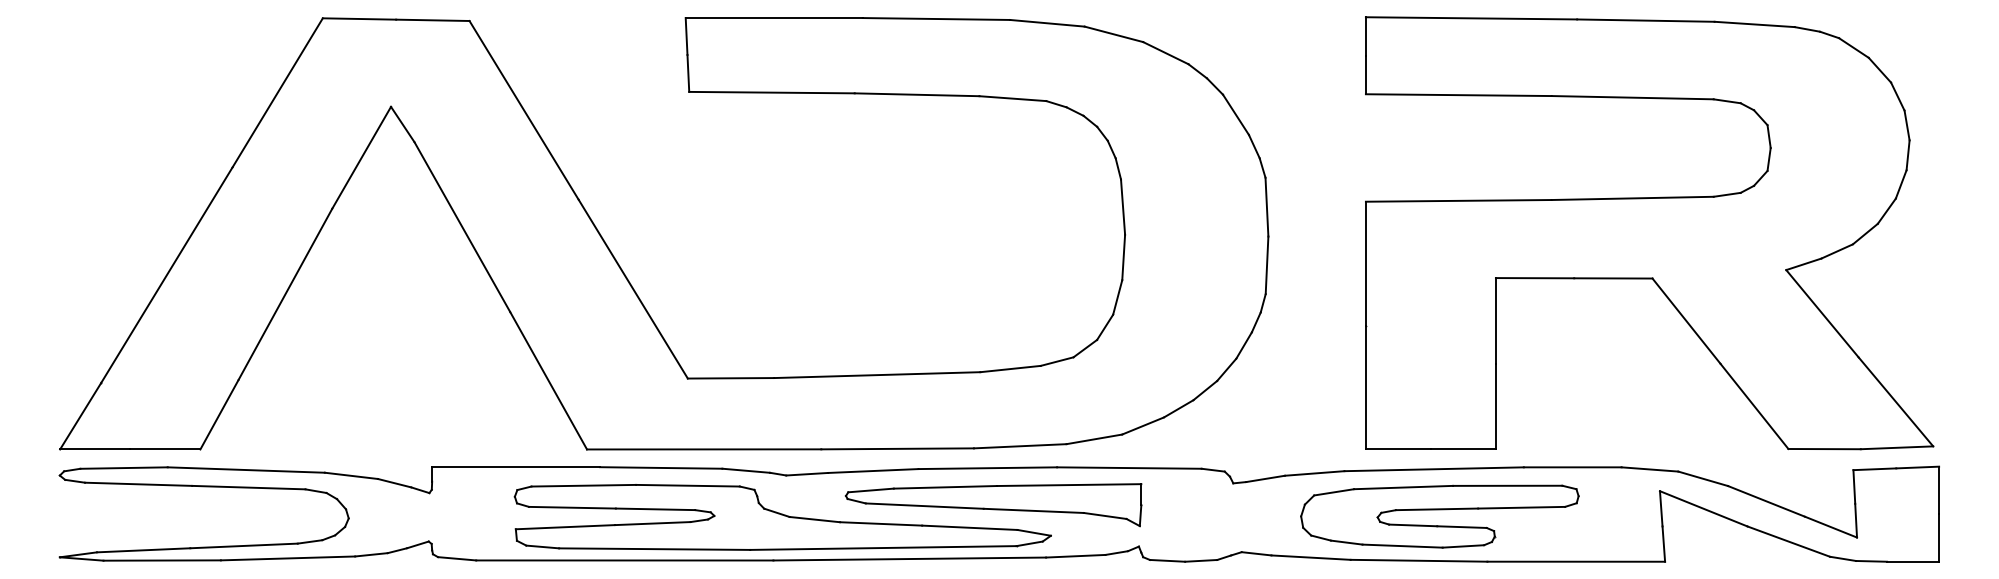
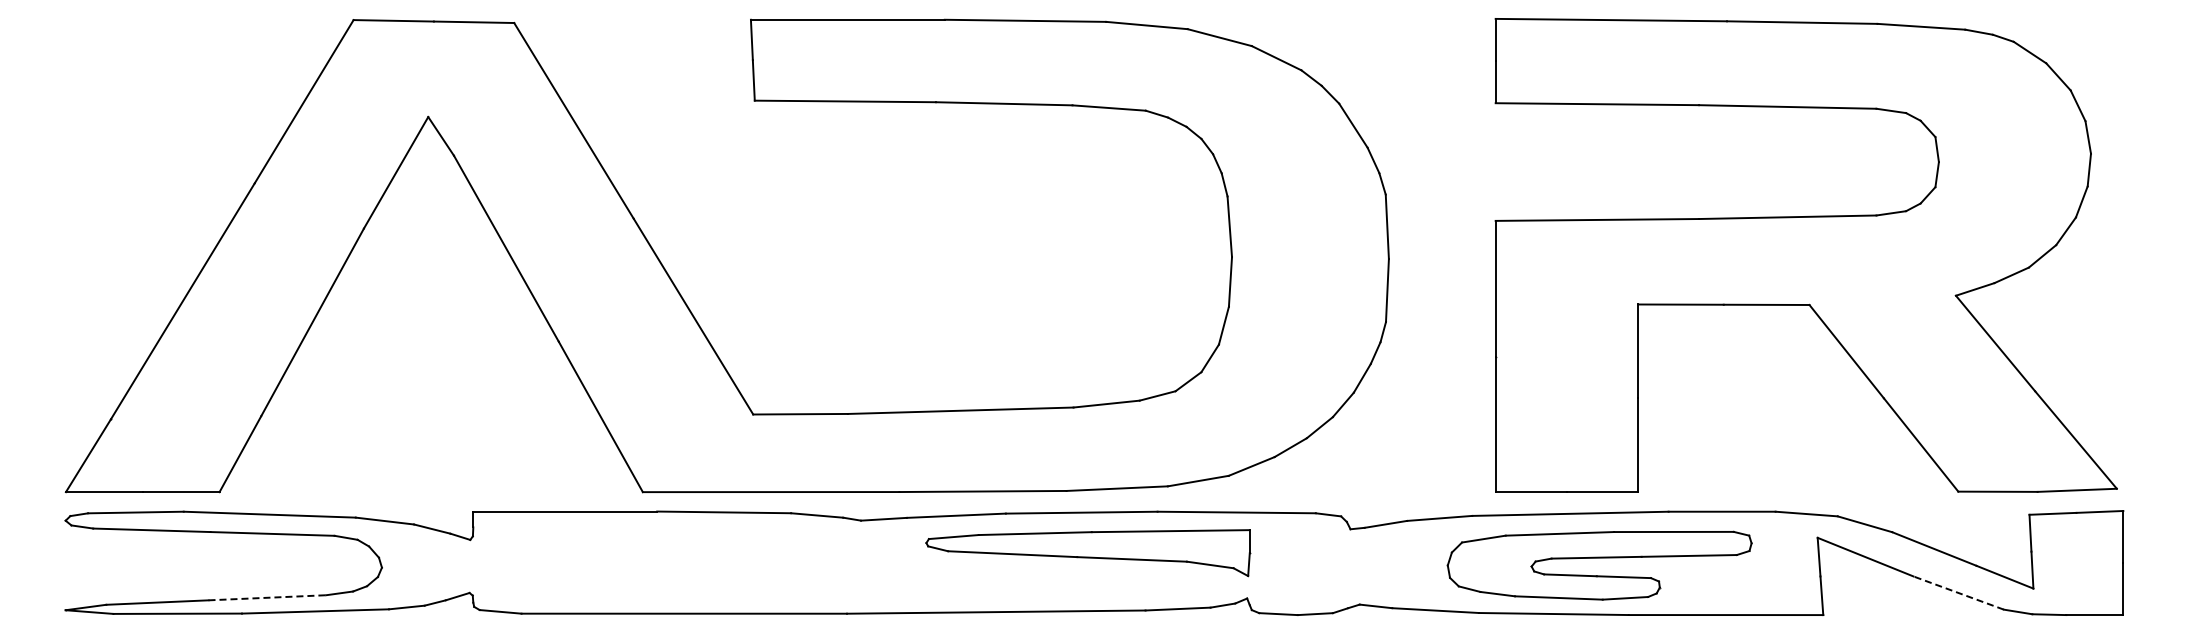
part: (1439, 510) -> (1599, 558), moved
part: (782, 517) -> (856, 566), removed
line: (1788, 541) -> (1958, 592), solid -> dashed
line: (244, 545) -> (267, 597), solid -> dashed

